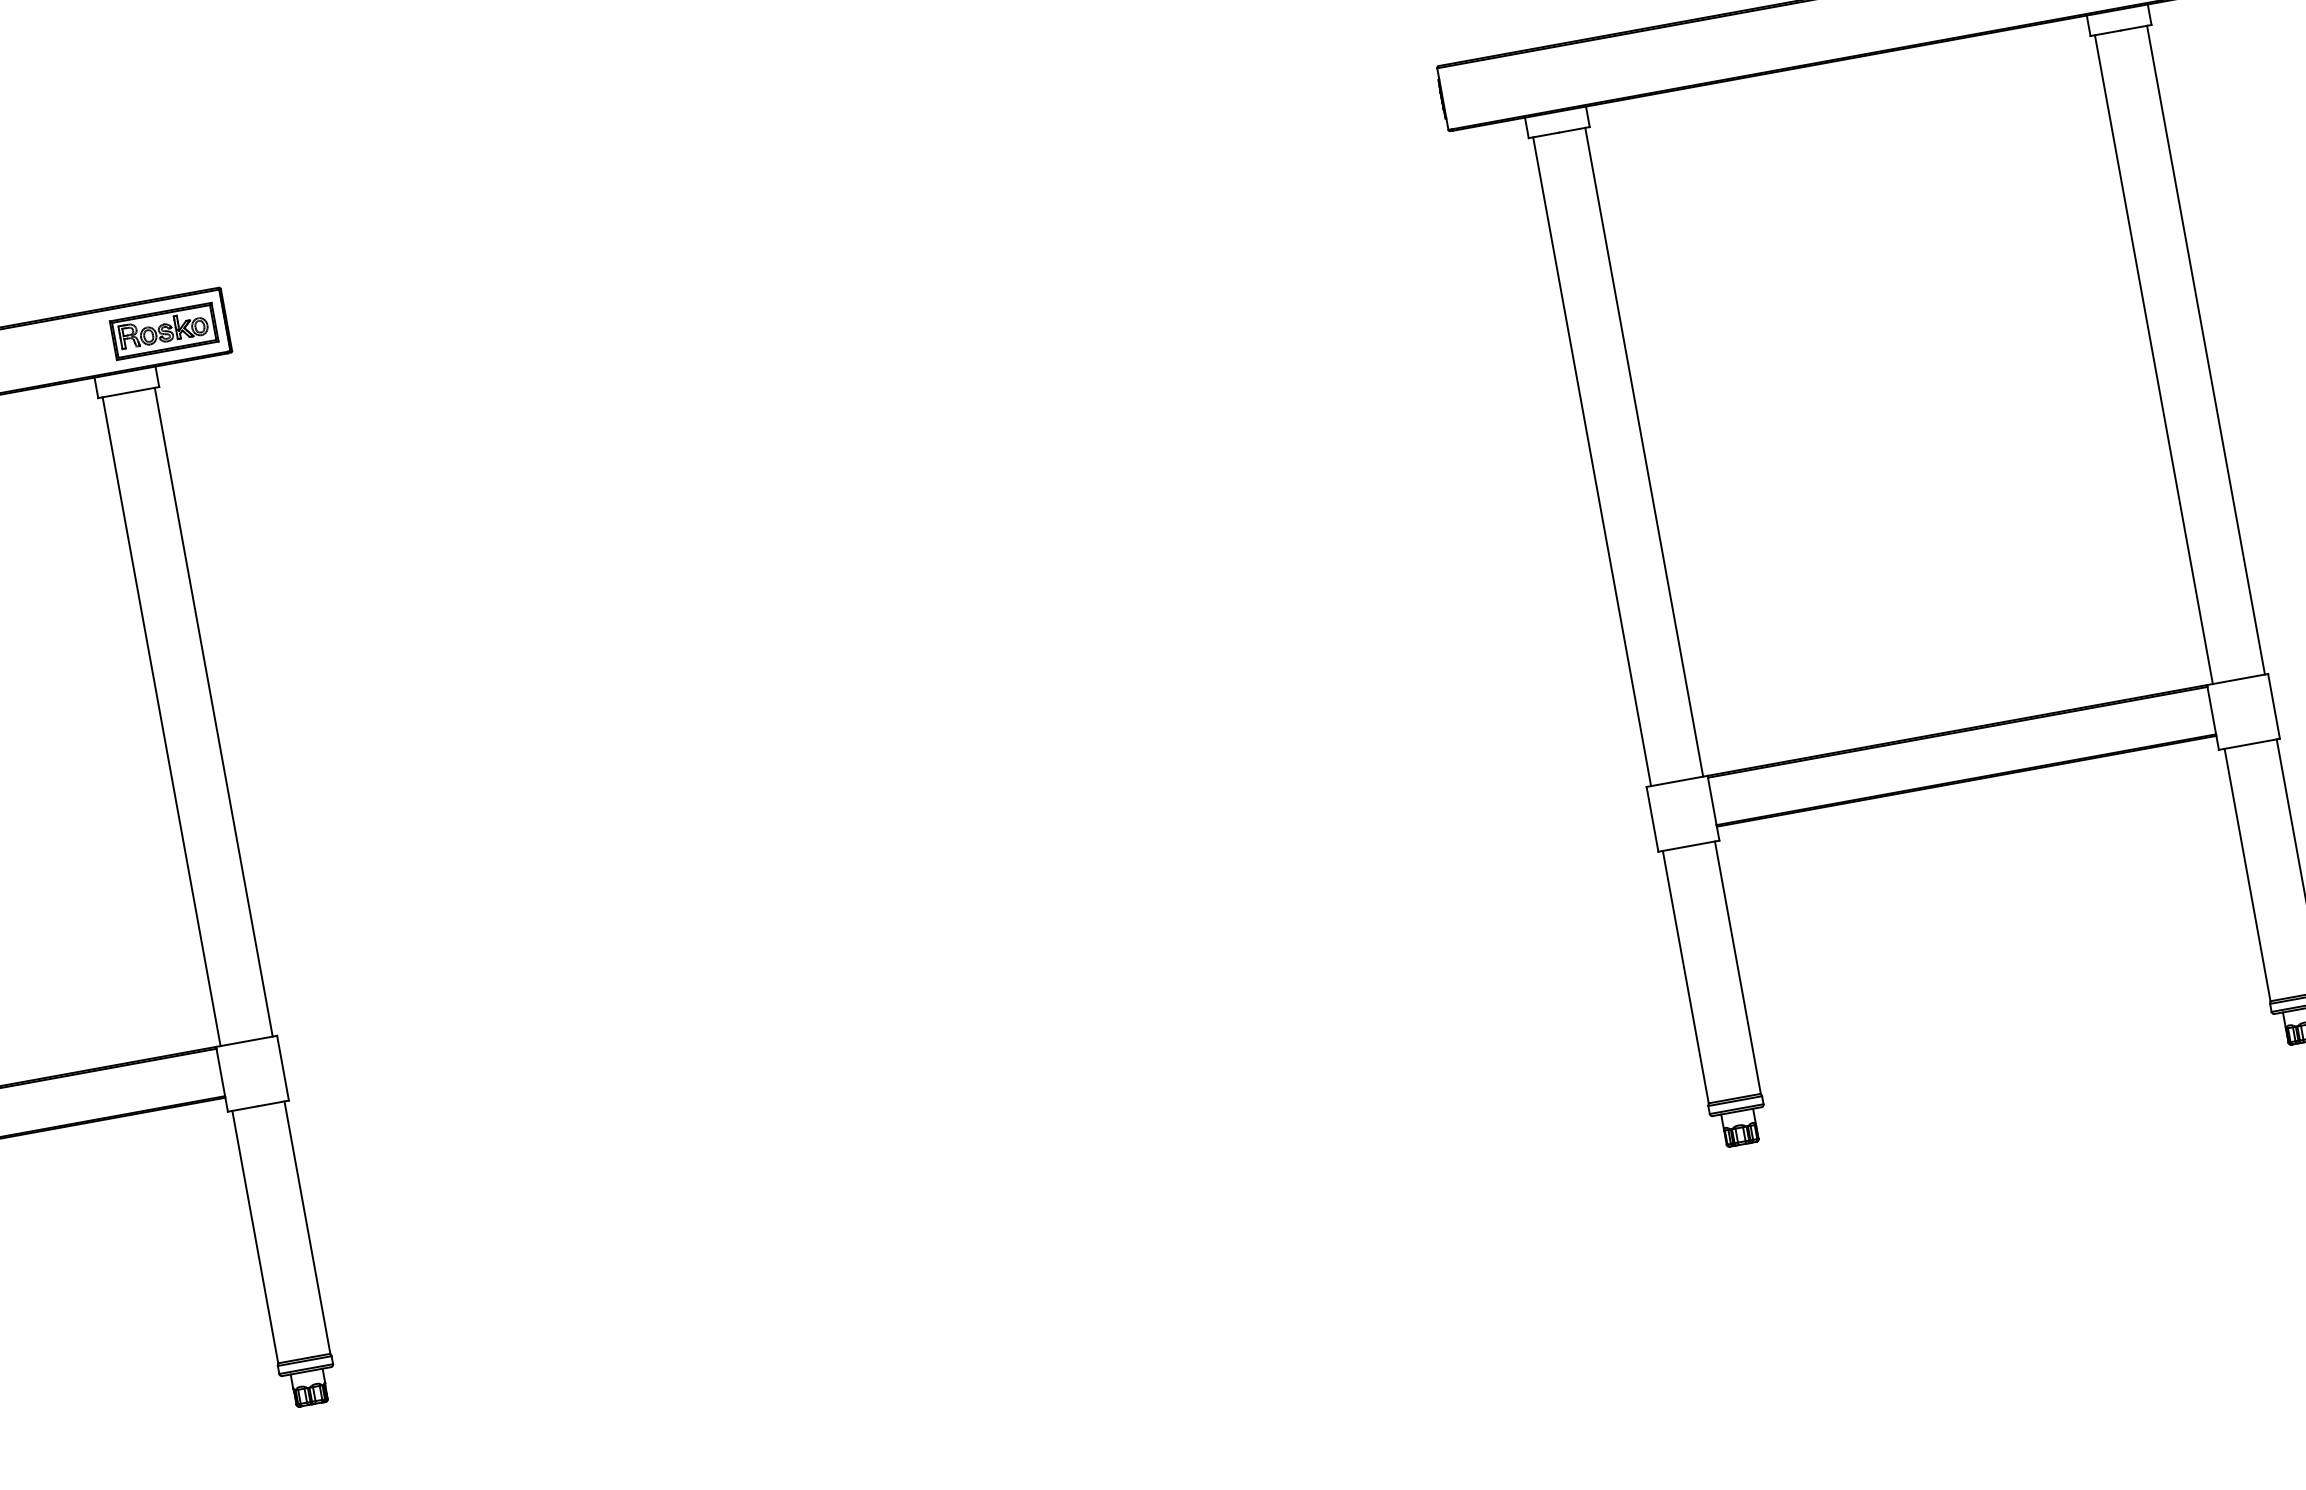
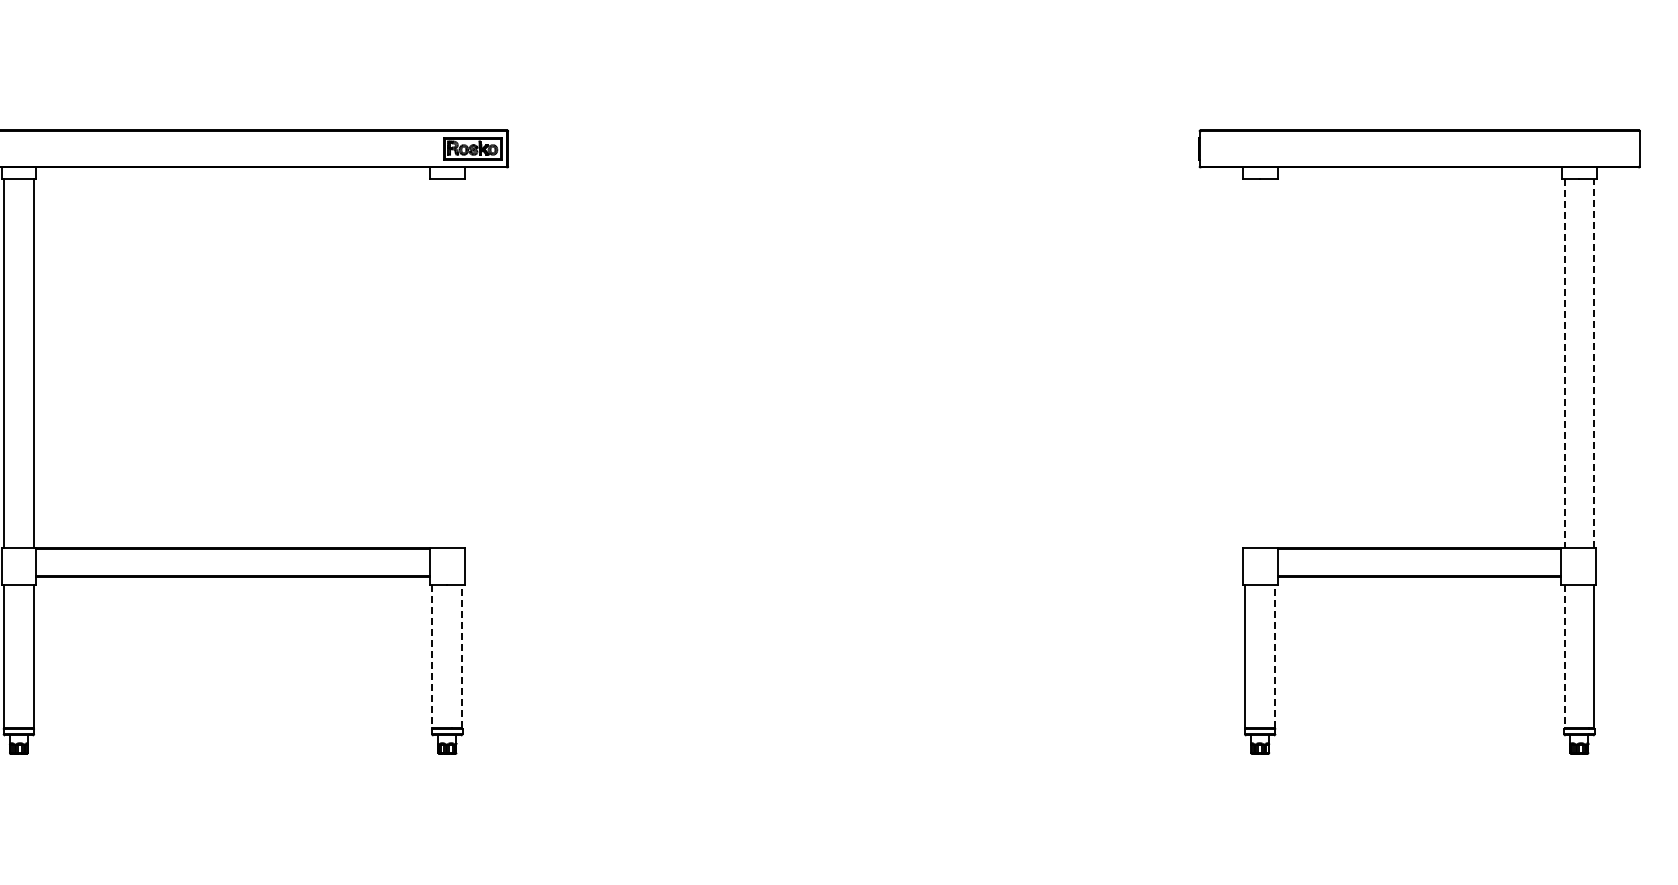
line: (2206, 348) -> (1594, 362), solid -> dashed
line: (2153, 359) -> (1564, 363), solid -> dashed
line: (1643, 452) -> (1274, 363), removed
line: (1592, 461) -> (1245, 363), removed
line: (214, 712) -> (462, 363), removed
line: (161, 721) -> (432, 363), removed
line: (2247, 875) -> (1564, 656), solid -> dashed
line: (1737, 968) -> (1274, 656), solid -> dashed
line: (308, 1227) -> (462, 656), solid -> dashed
line: (255, 1237) -> (432, 656), solid -> dashed

